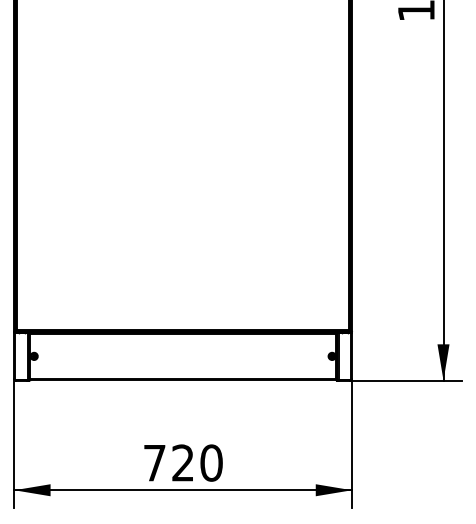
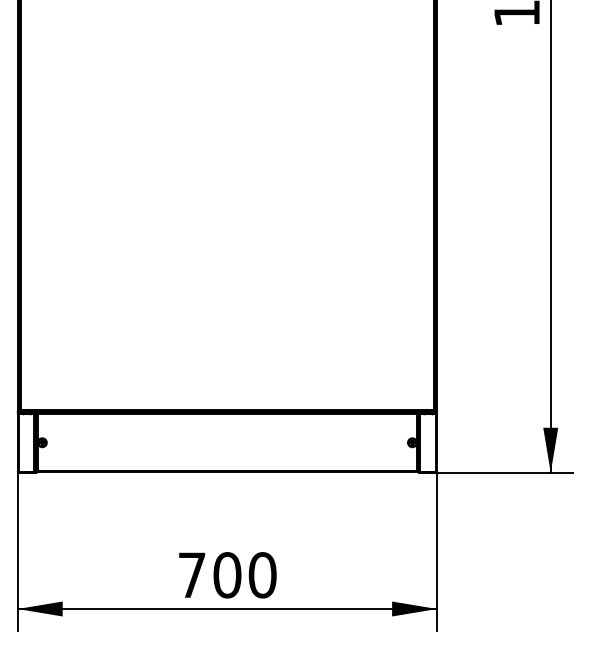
text: (183, 463) -> (227, 575), 720 -> 700

